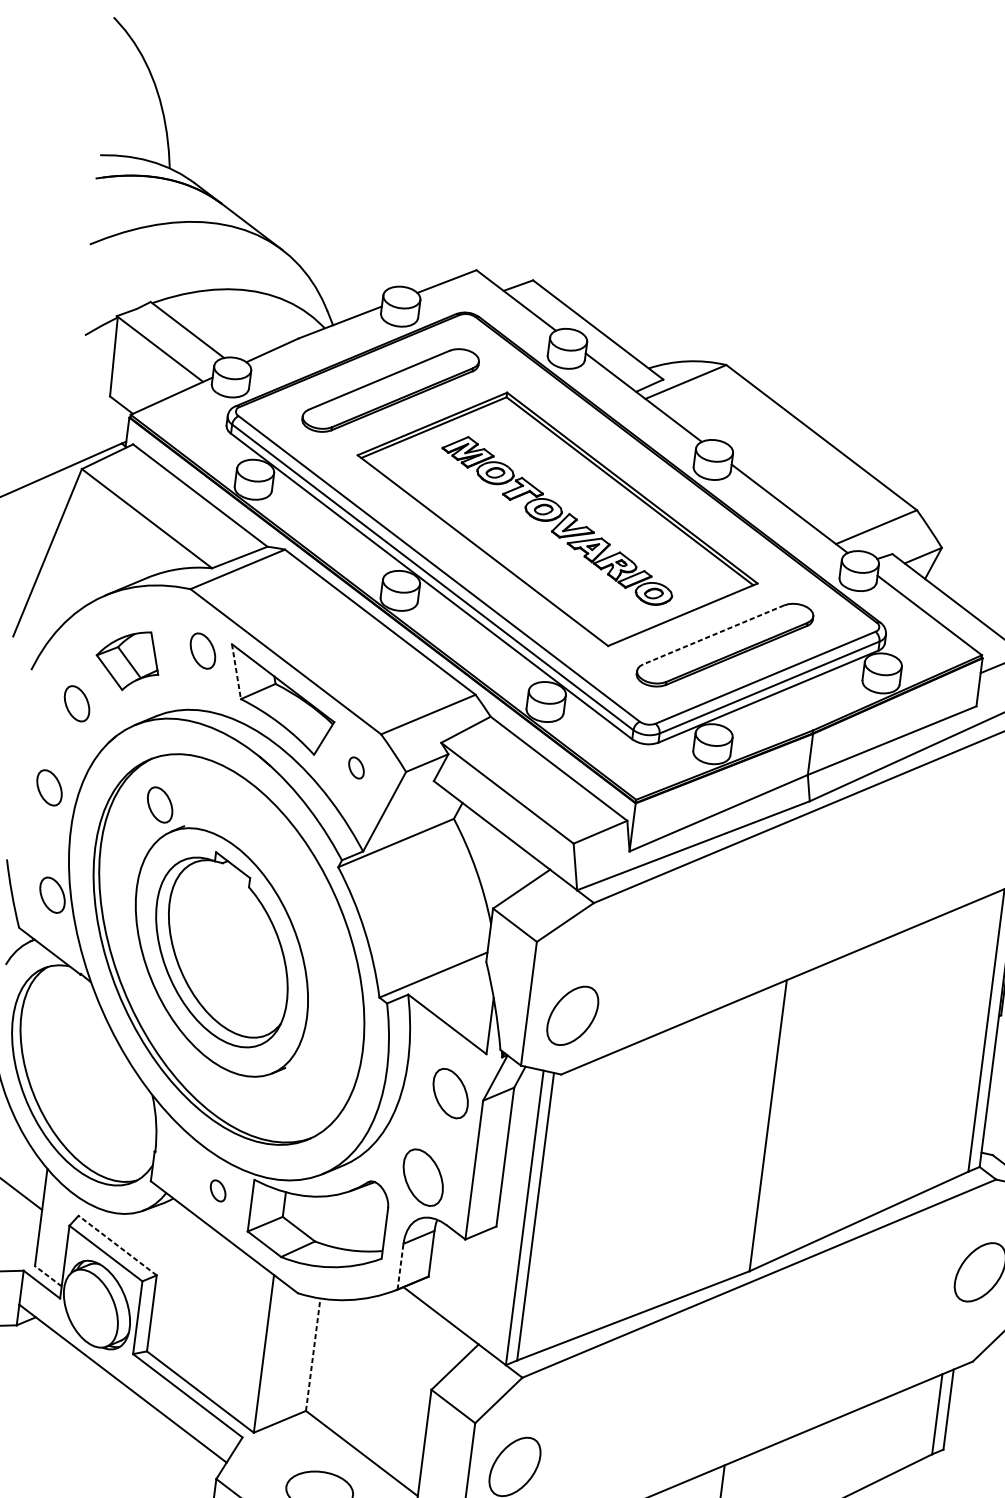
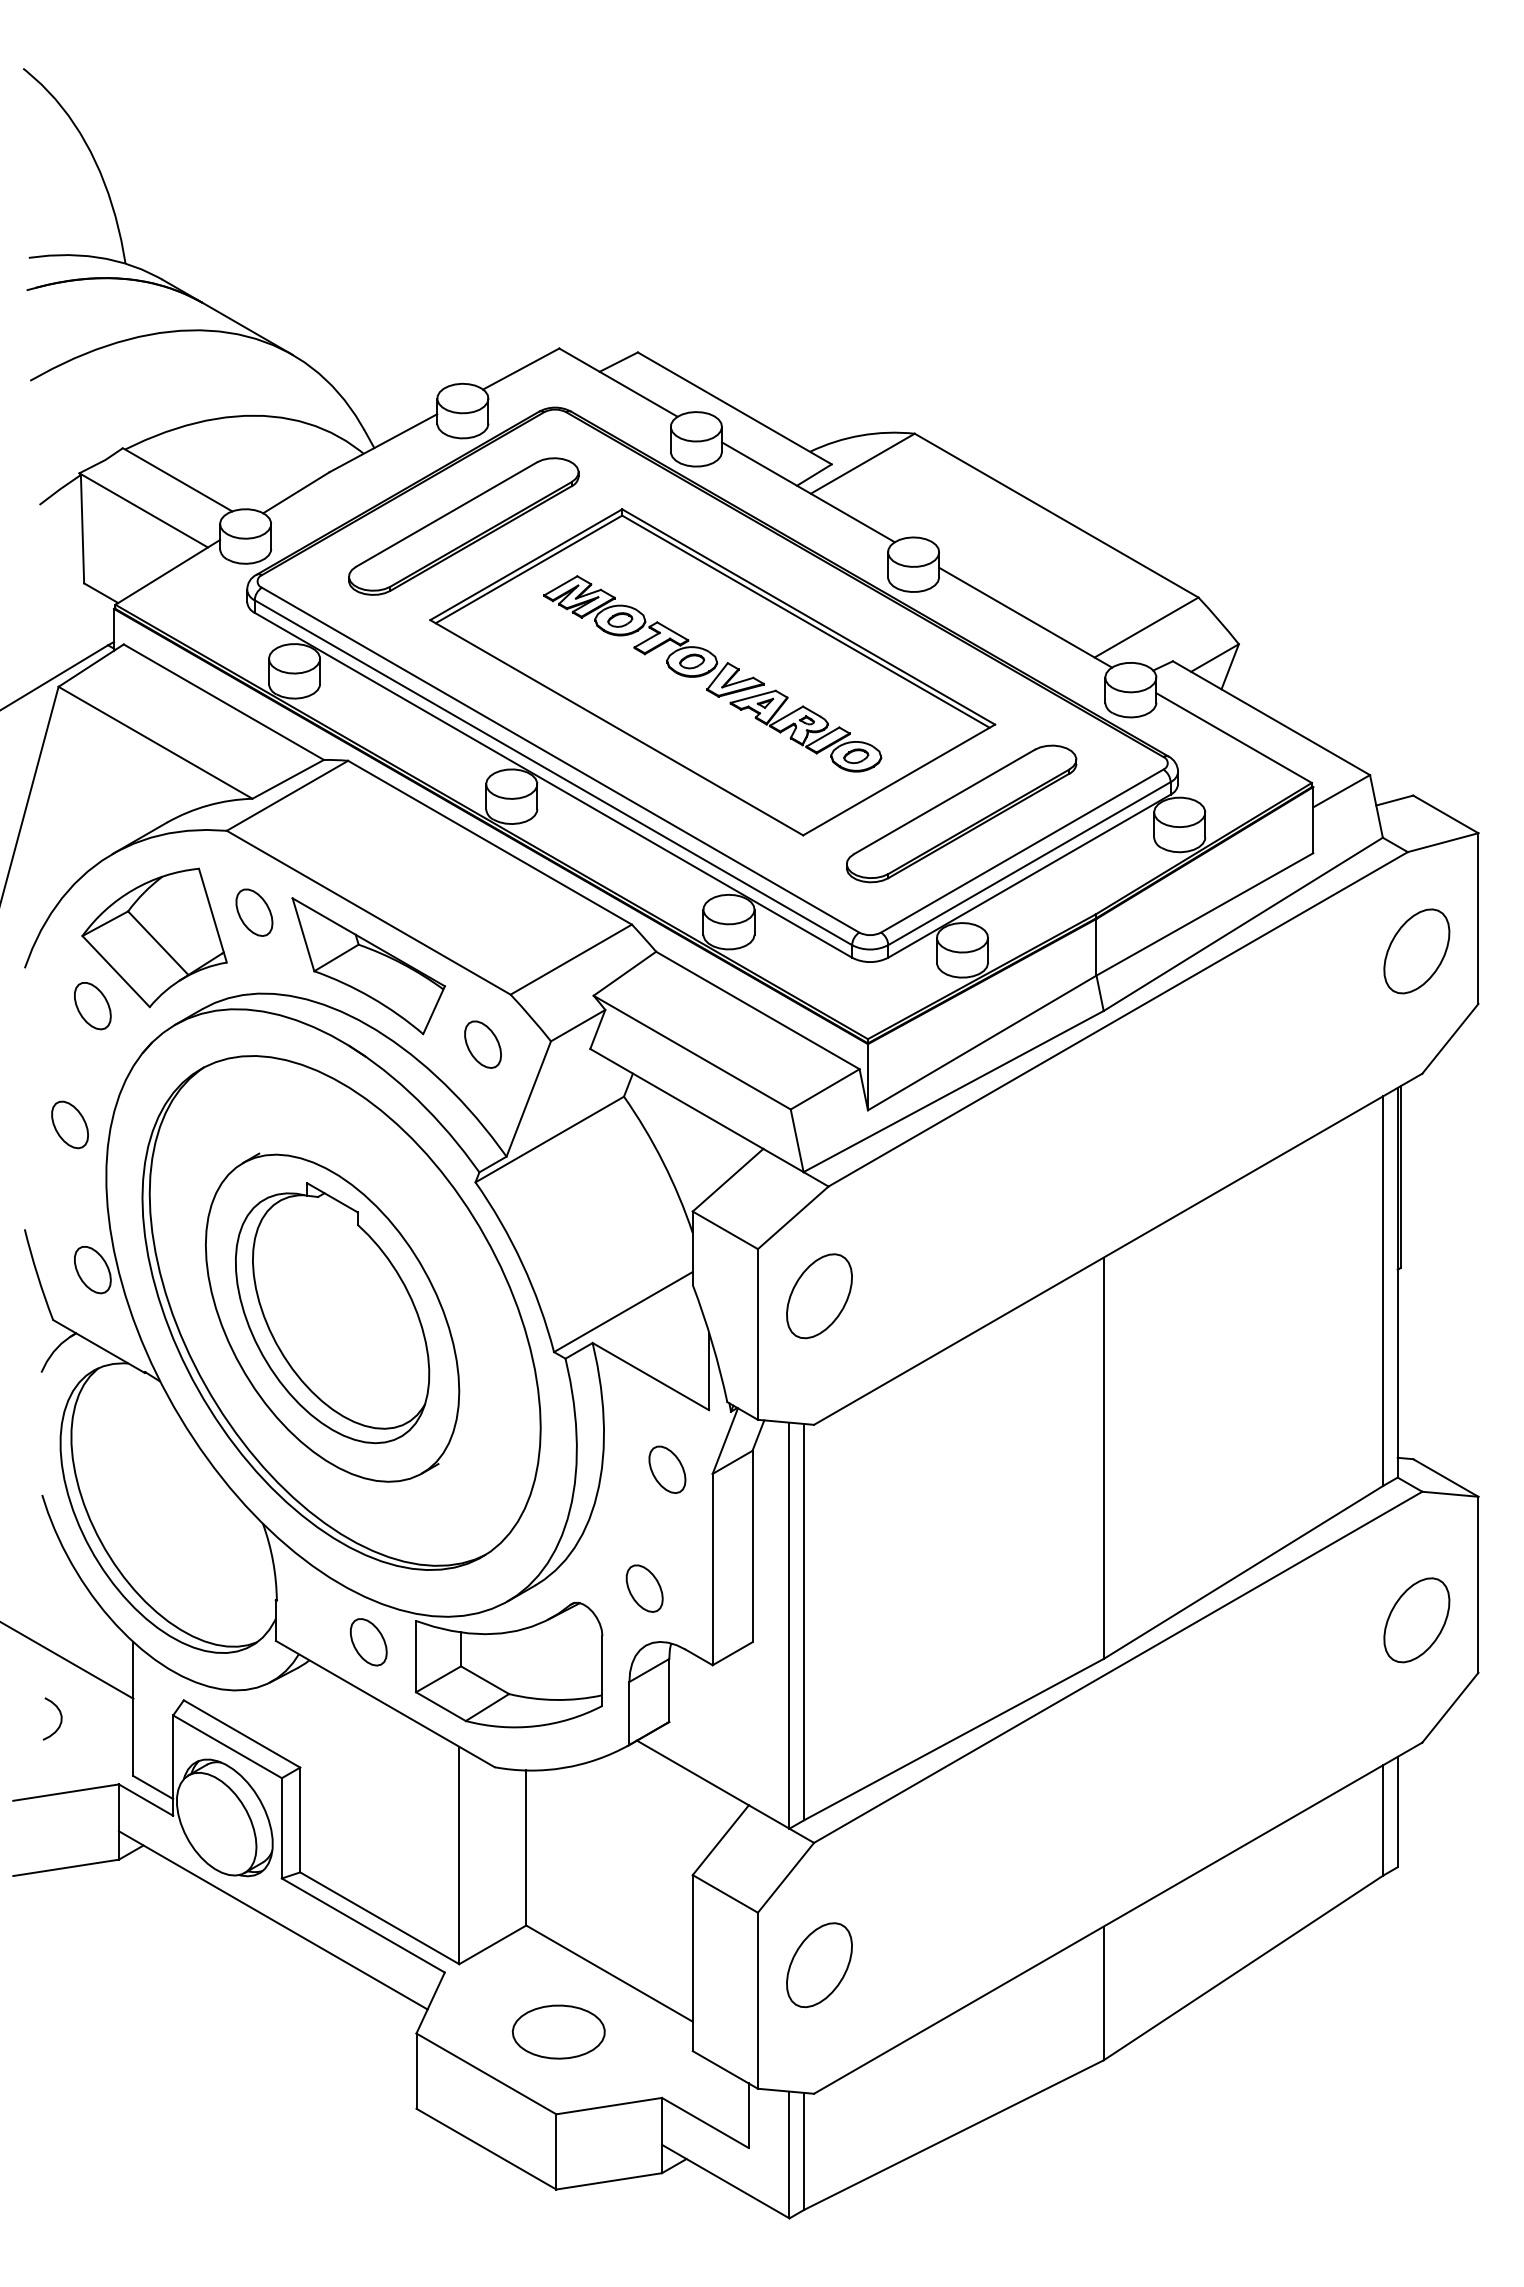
line: (713, 634) -> (944, 801), dashed -> solid
part: (128, 659) -> (154, 937), size x1.67
line: (236, 672) -> (303, 935), dashed -> solid
part: (356, 767) -> (482, 1044), size x1.67
part: (159, 804) -> (222, 1128), removed
part: (572, 1016) -> (819, 1296), moved
part: (450, 1093) -> (667, 1469), size x0.71
part: (423, 1177) -> (644, 1588), size x0.62
part: (217, 1191) -> (368, 1642), size x1.67
line: (117, 1245) -> (241, 1733), dashed -> solid
line: (400, 1266) -> (629, 1713), dashed -> solid
line: (48, 1276) -> (153, 1787), dashed -> solid
line: (313, 1354) -> (526, 1847), dashed -> solid

